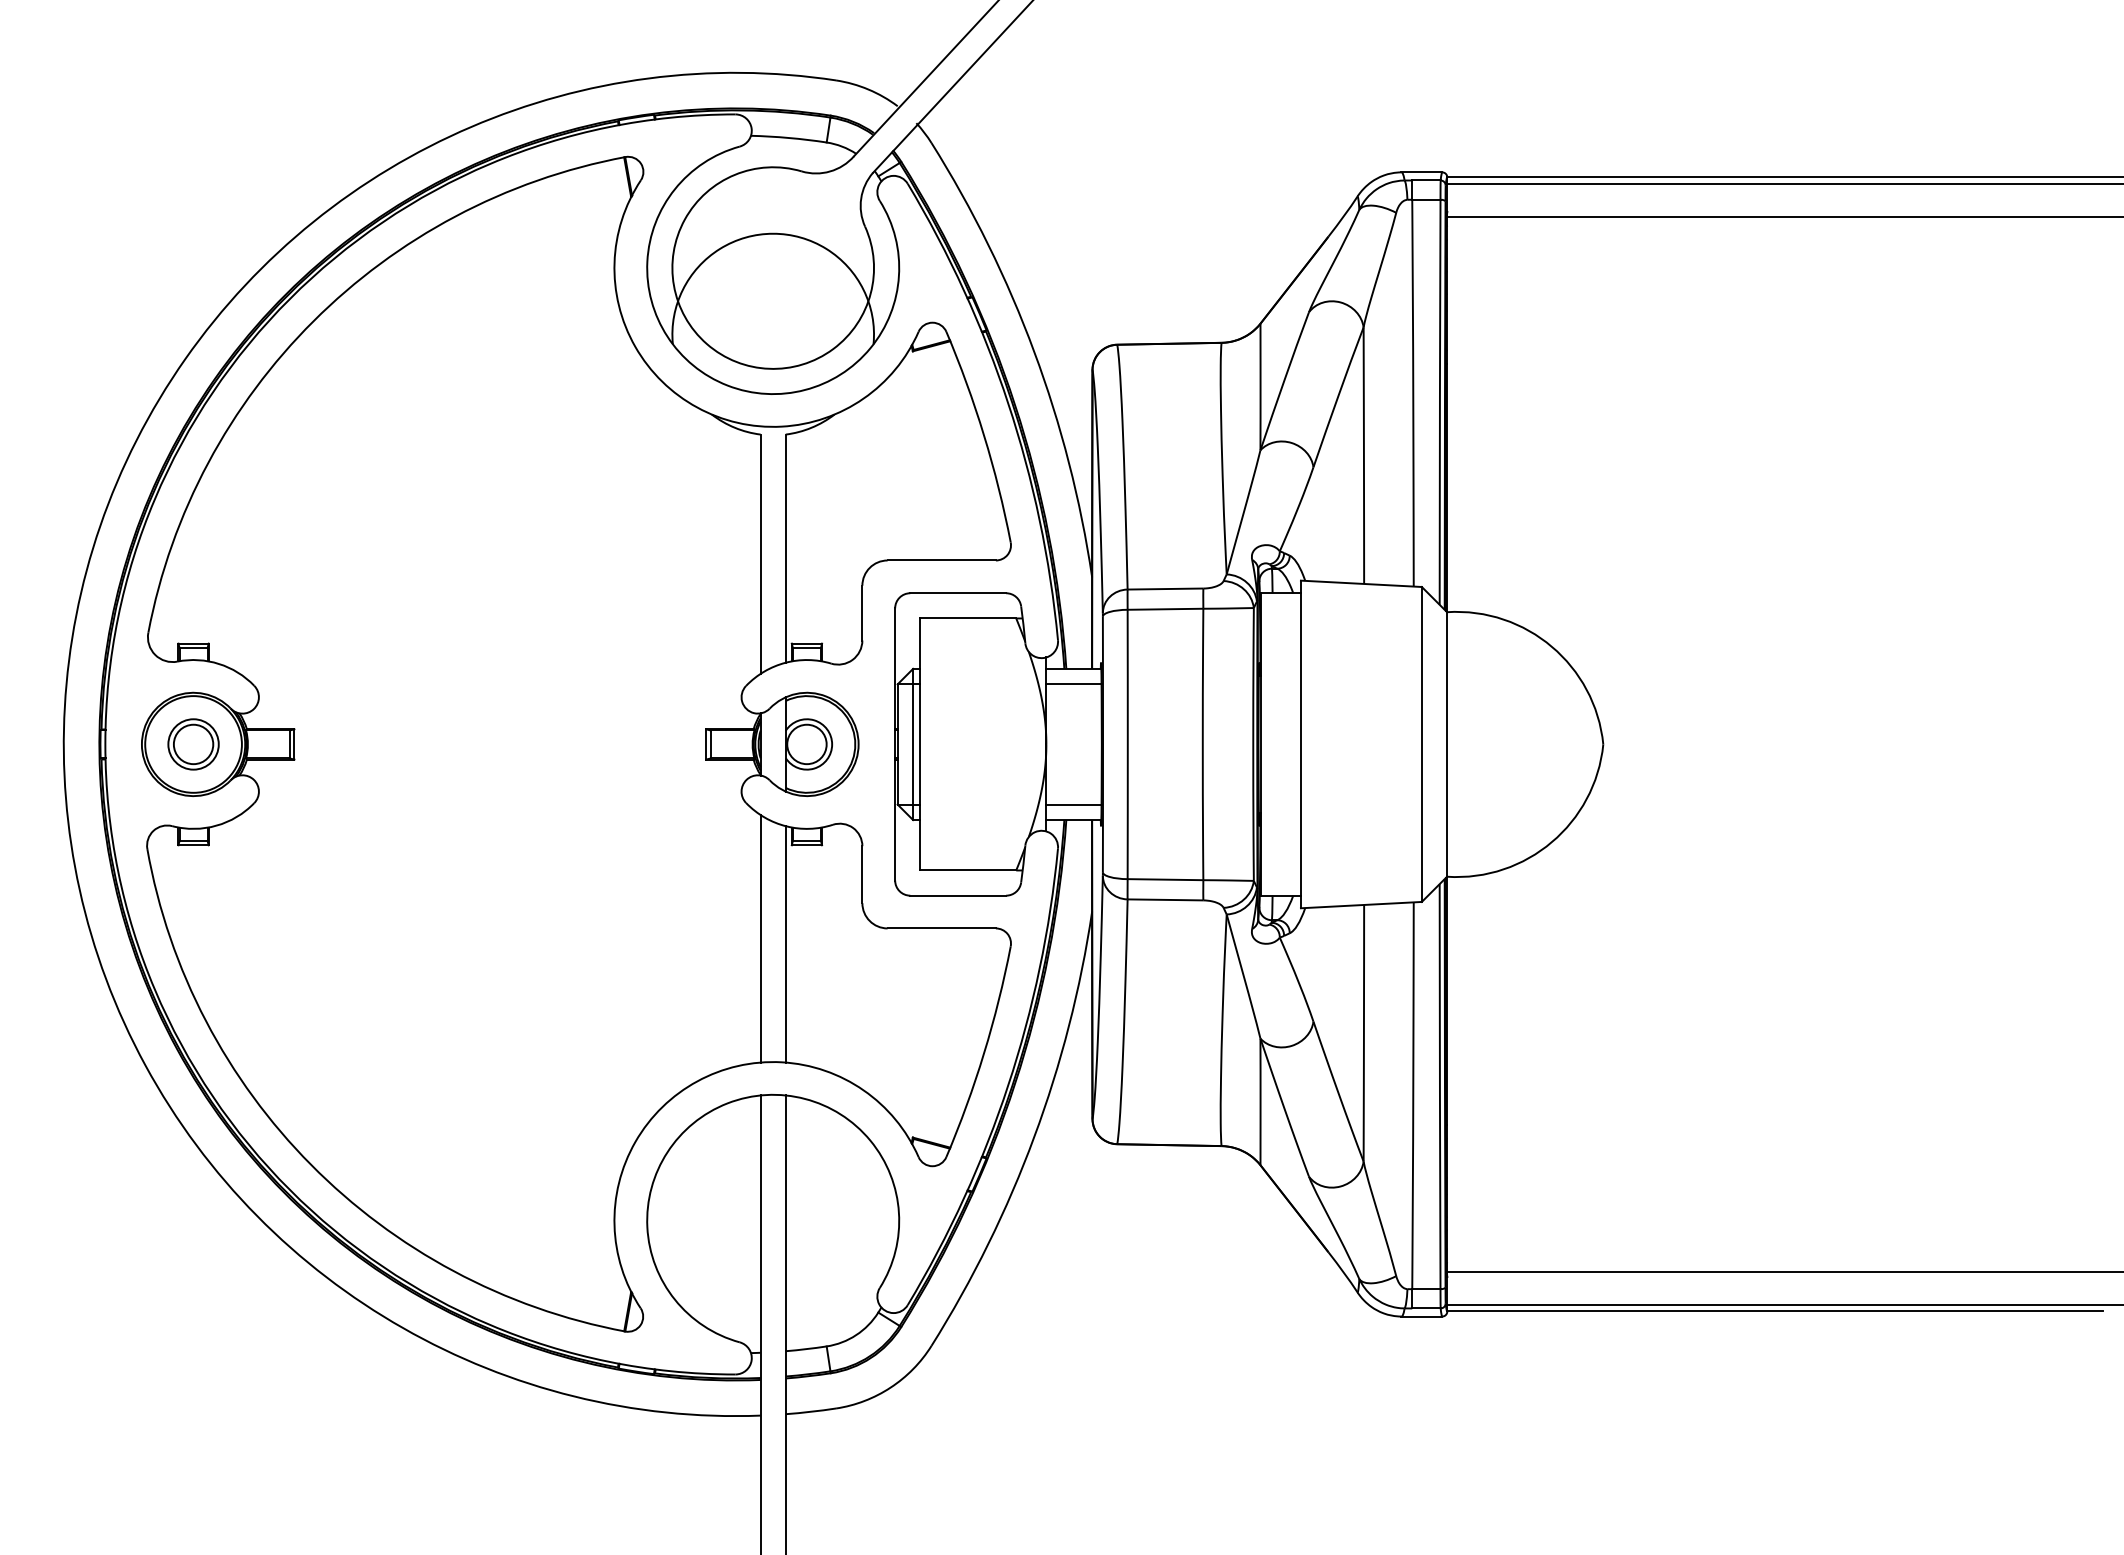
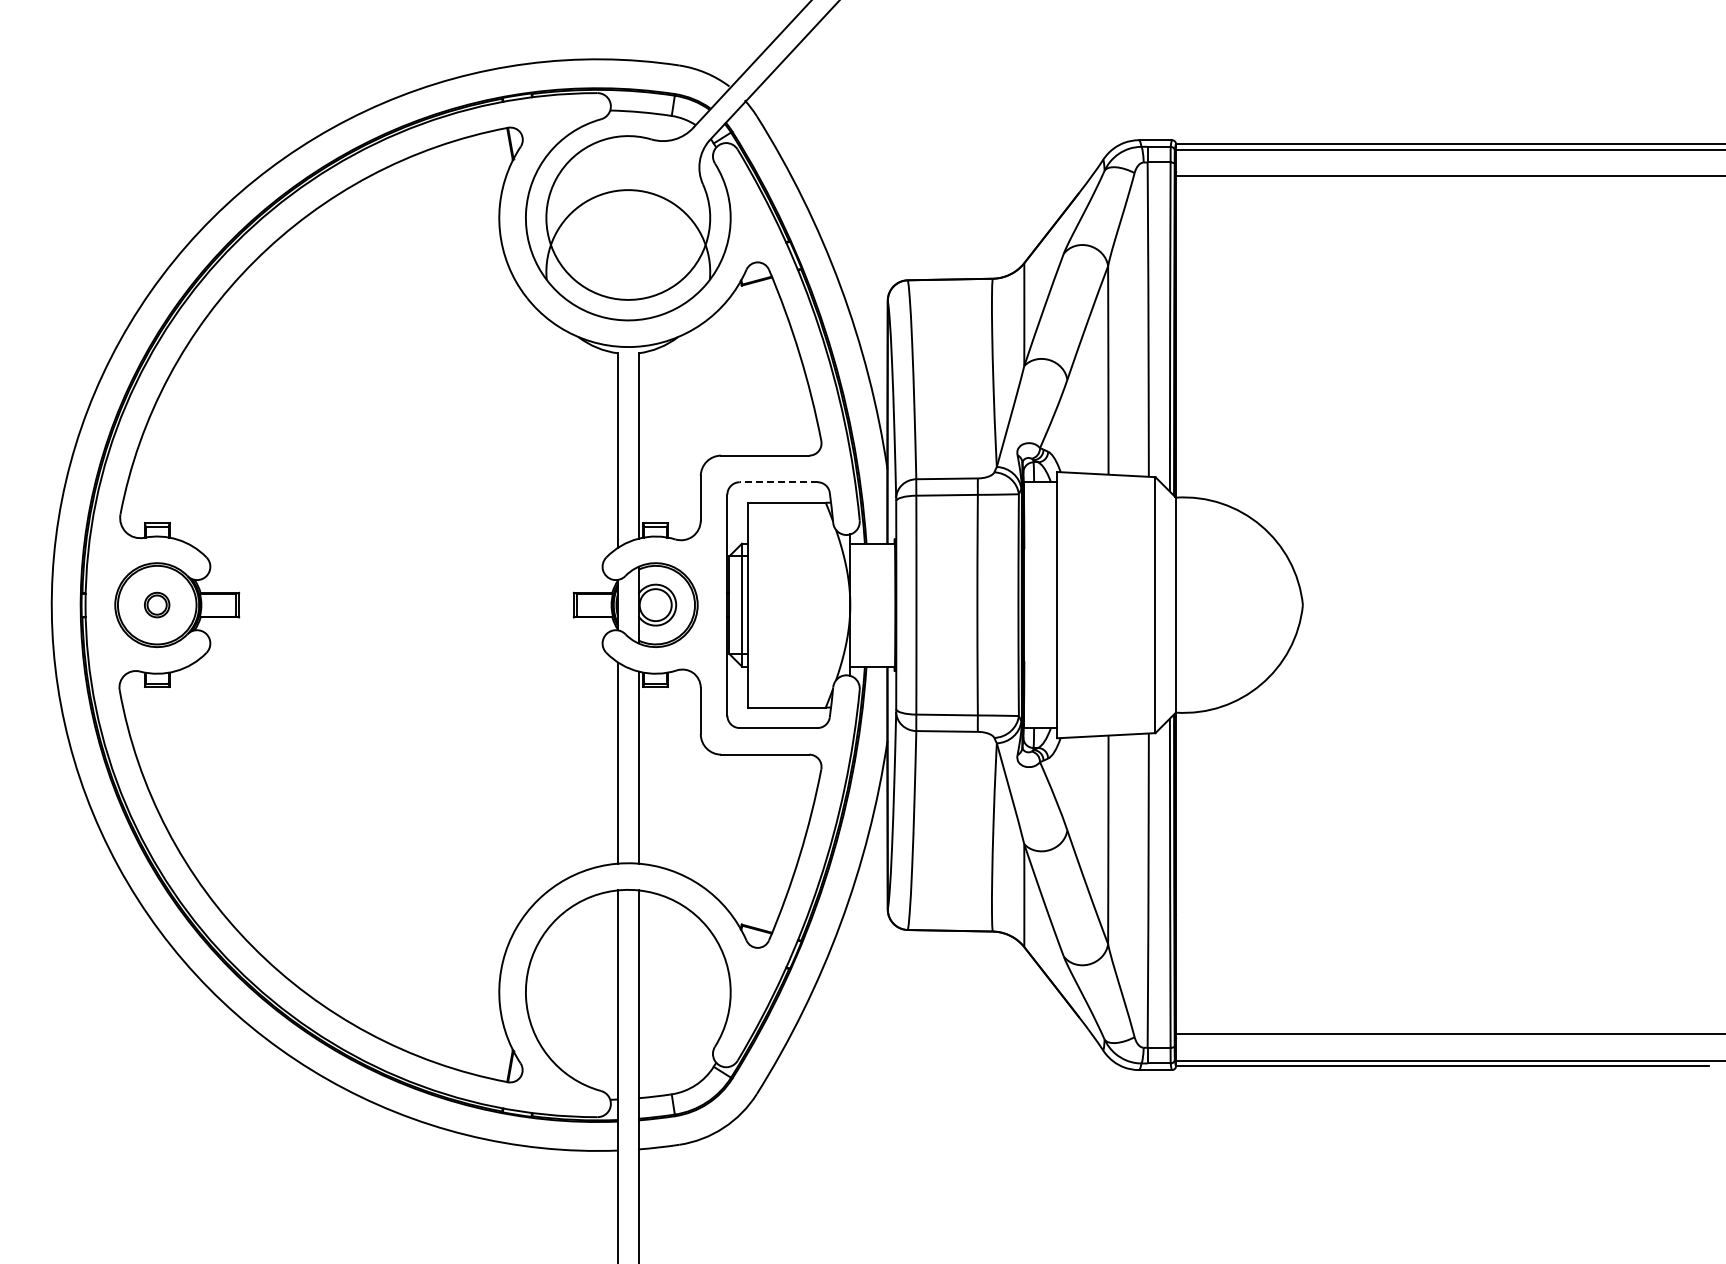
line: (958, 593) -> (778, 482), solid -> dashed
line: (1073, 683) -> (872, 555), removed
part: (192, 743) -> (156, 604), size x0.6
line: (1073, 805) -> (872, 654), removed

